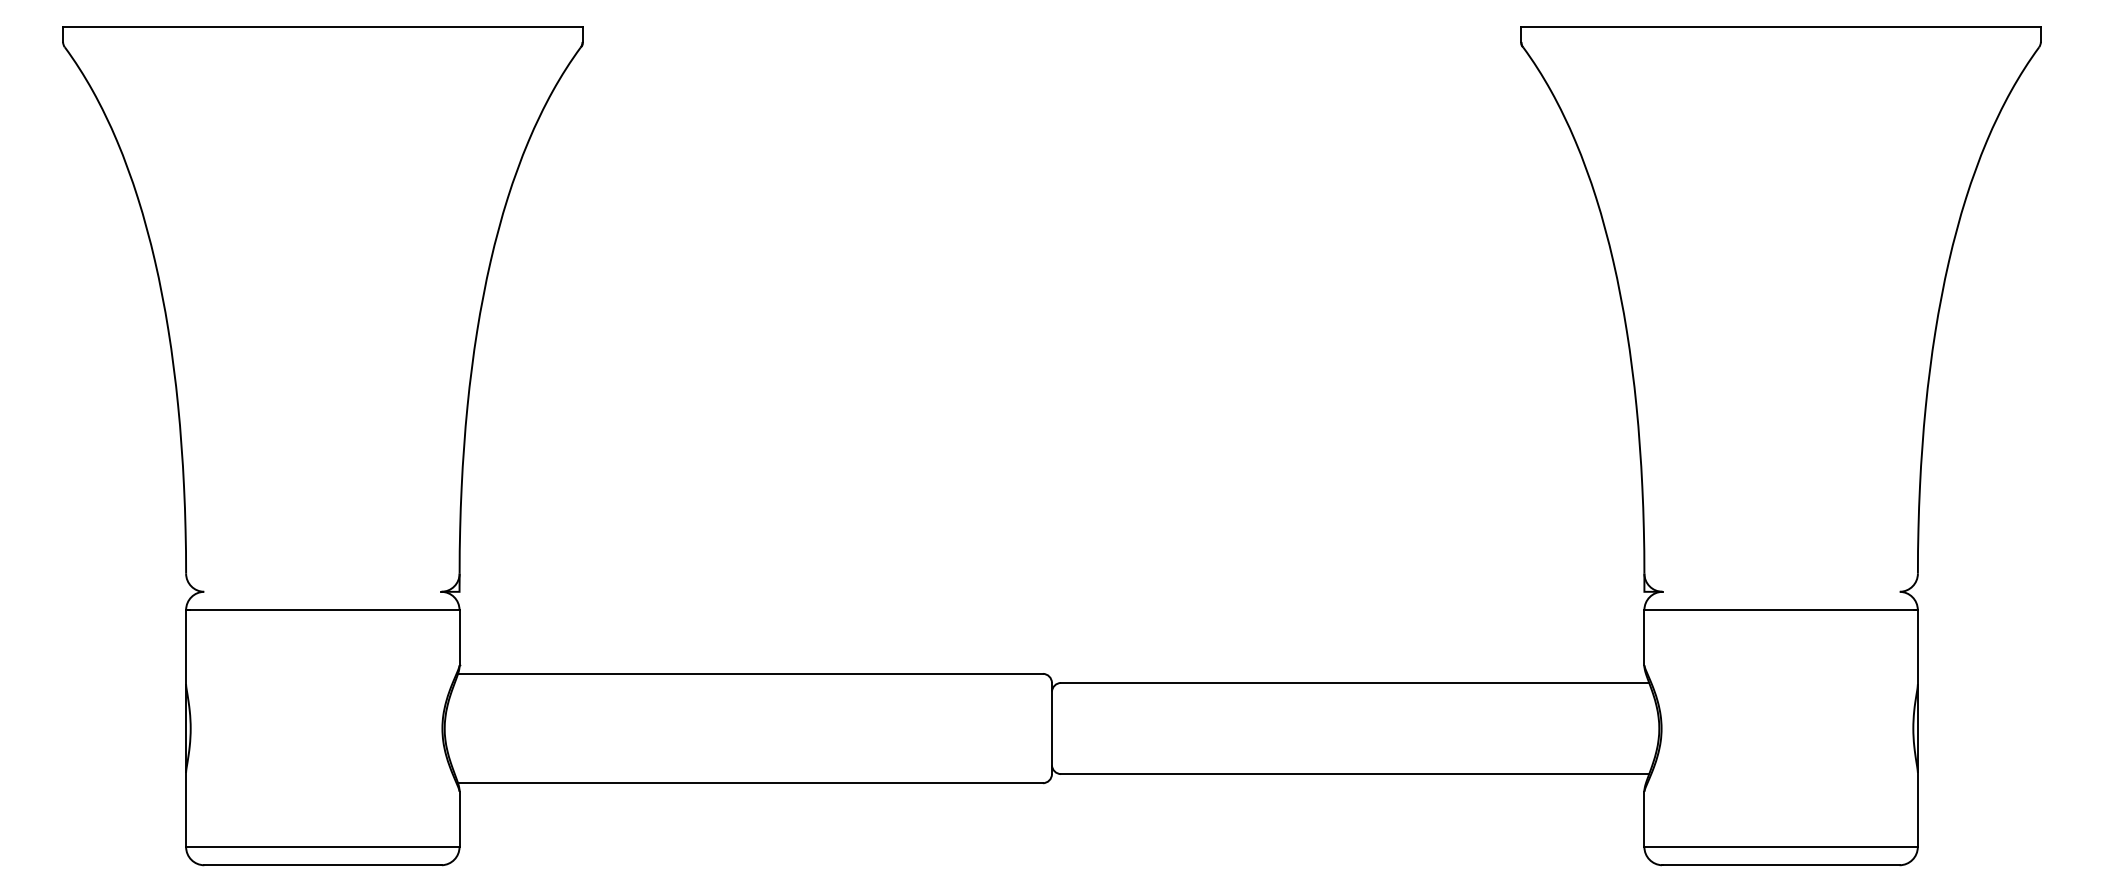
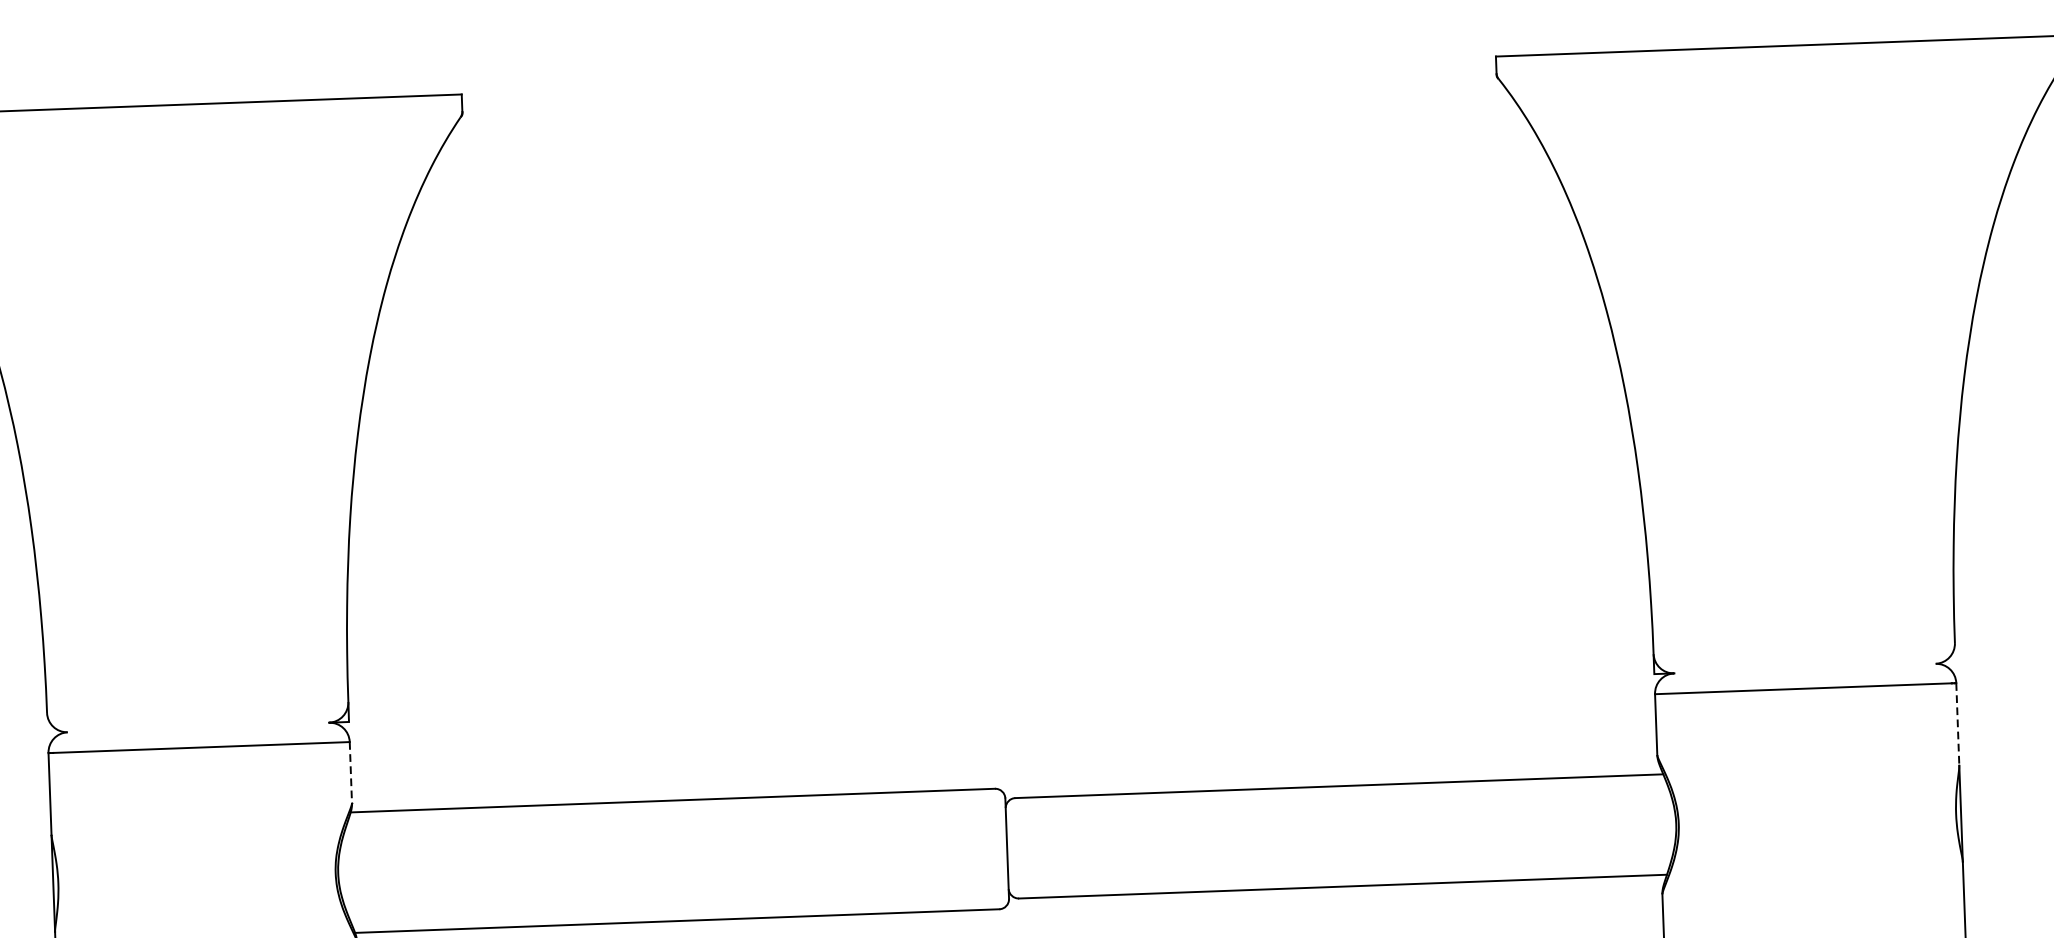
line: (459, 637) -> (350, 772), solid -> dashed
line: (1917, 647) -> (1957, 724), solid -> dashed

